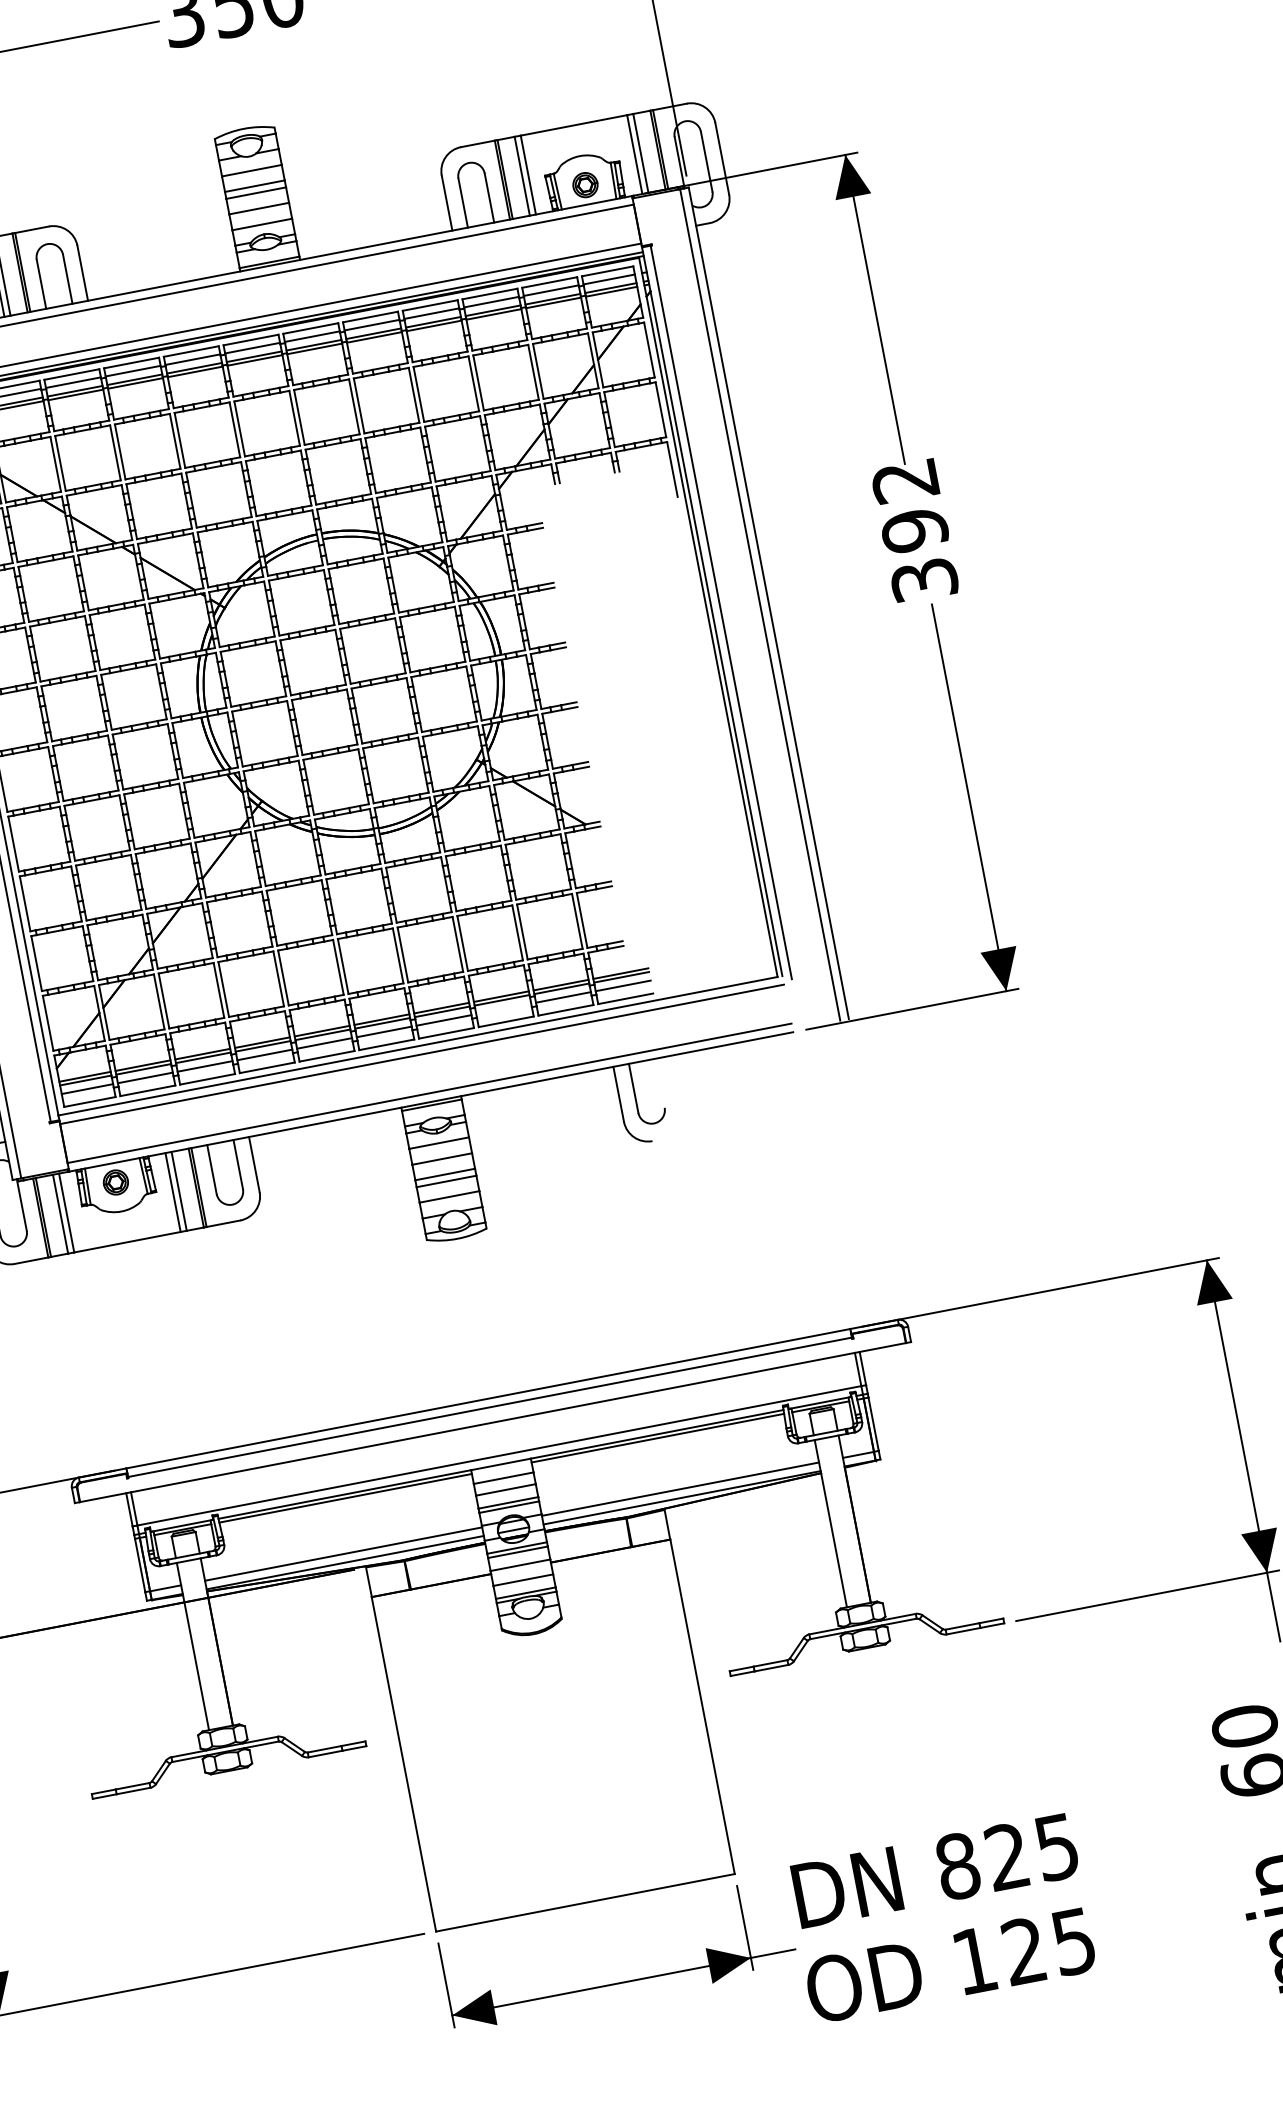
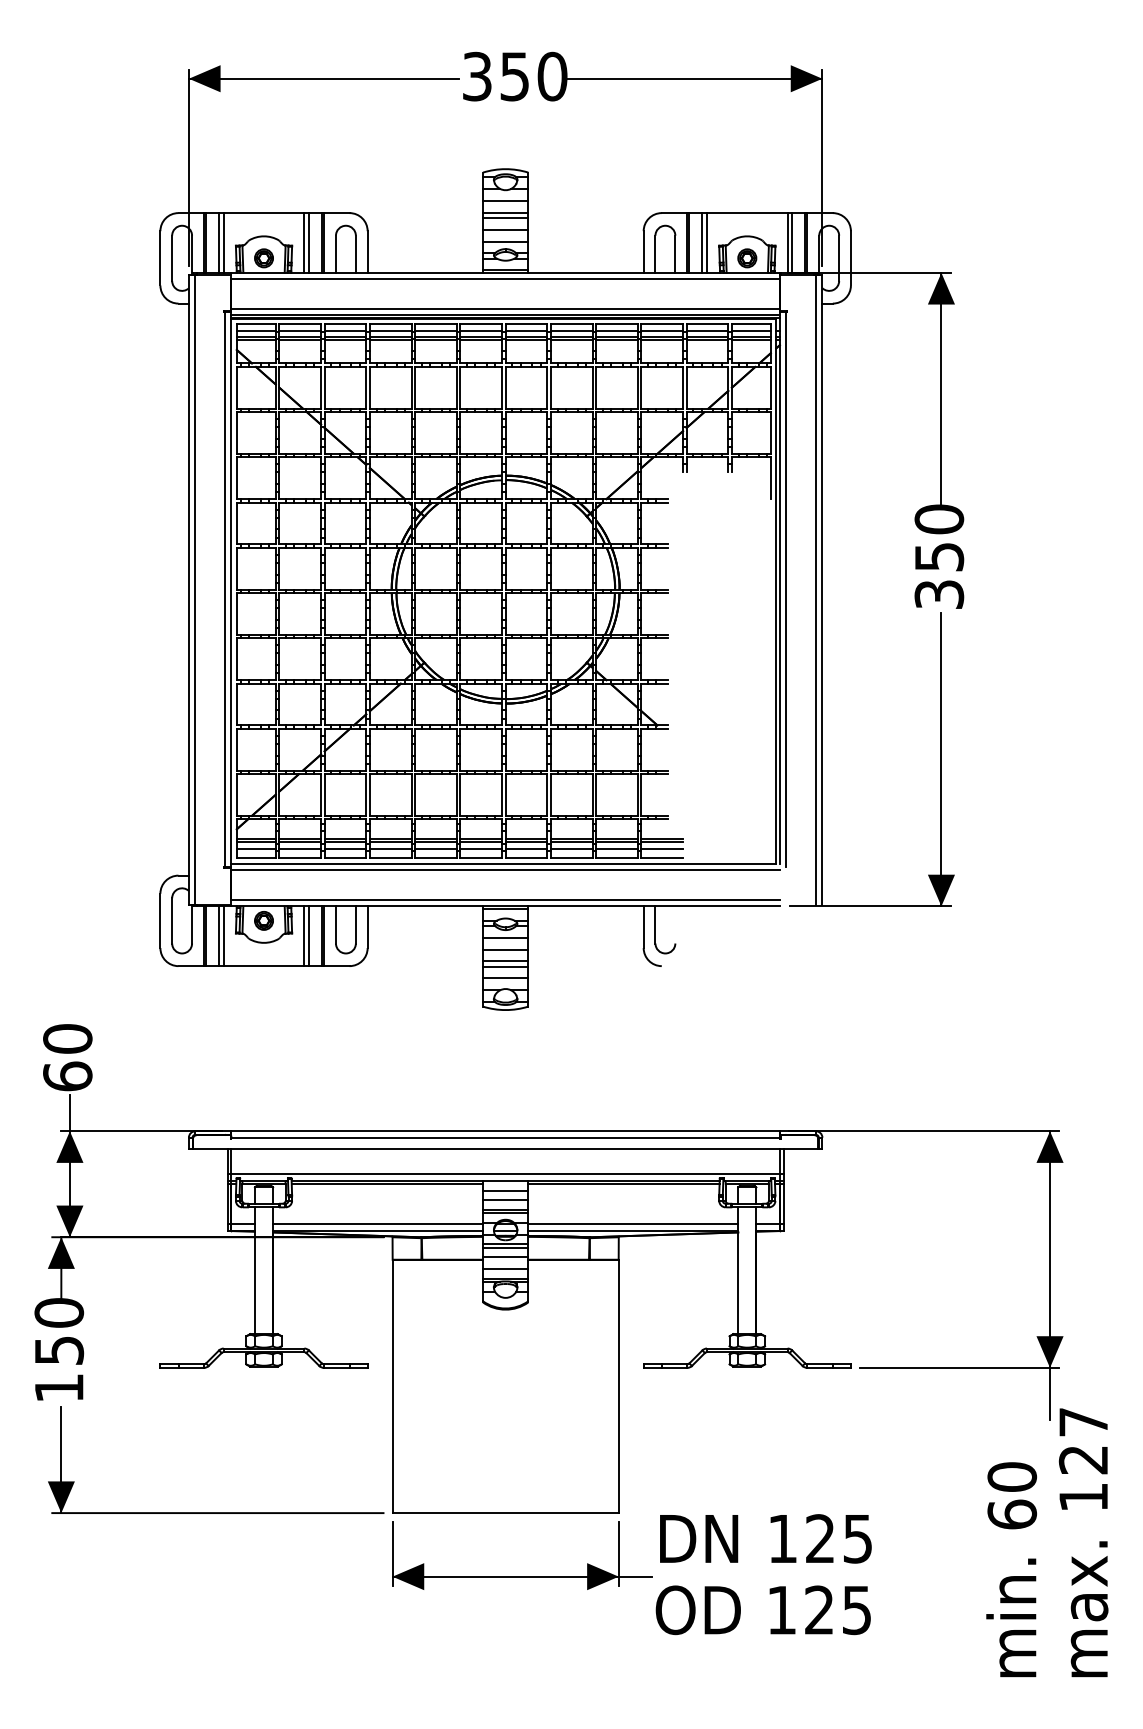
text: (910, 504) -> (939, 537), 392 -> 350
line: (503, 1008) -> (571, 848), added
text: (957, 1865) -> (782, 1538), 825 -> 125

